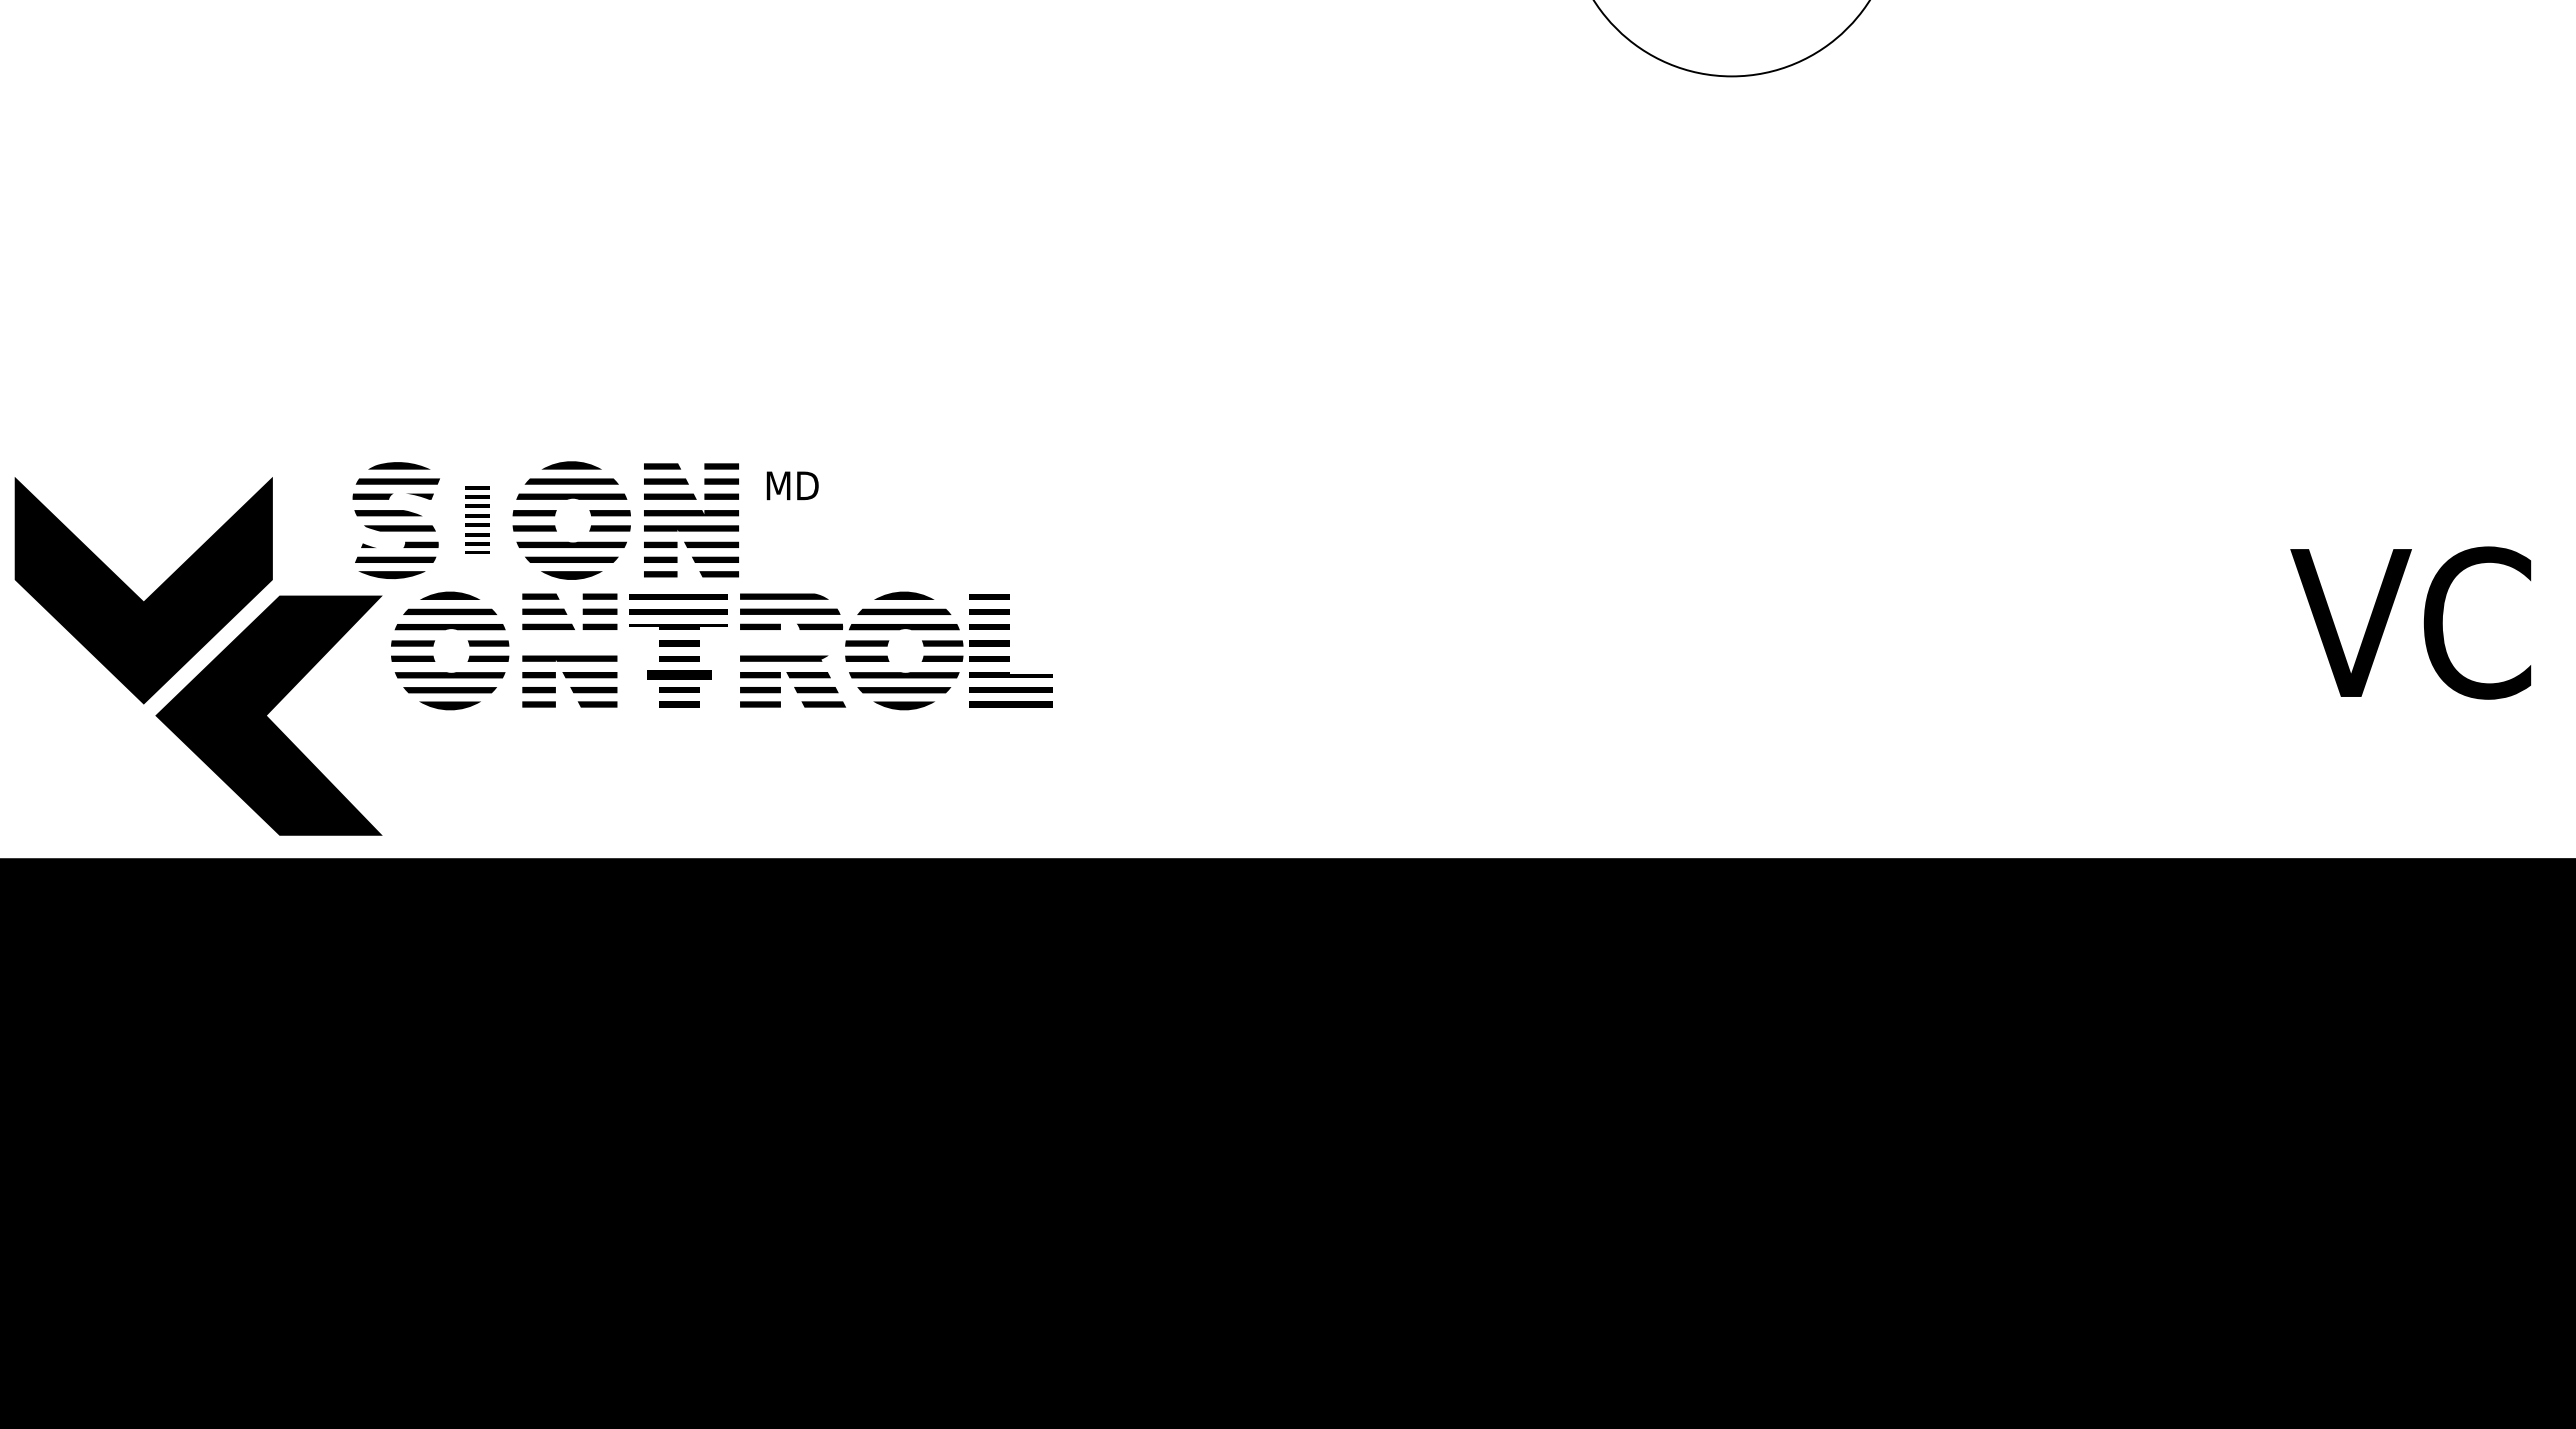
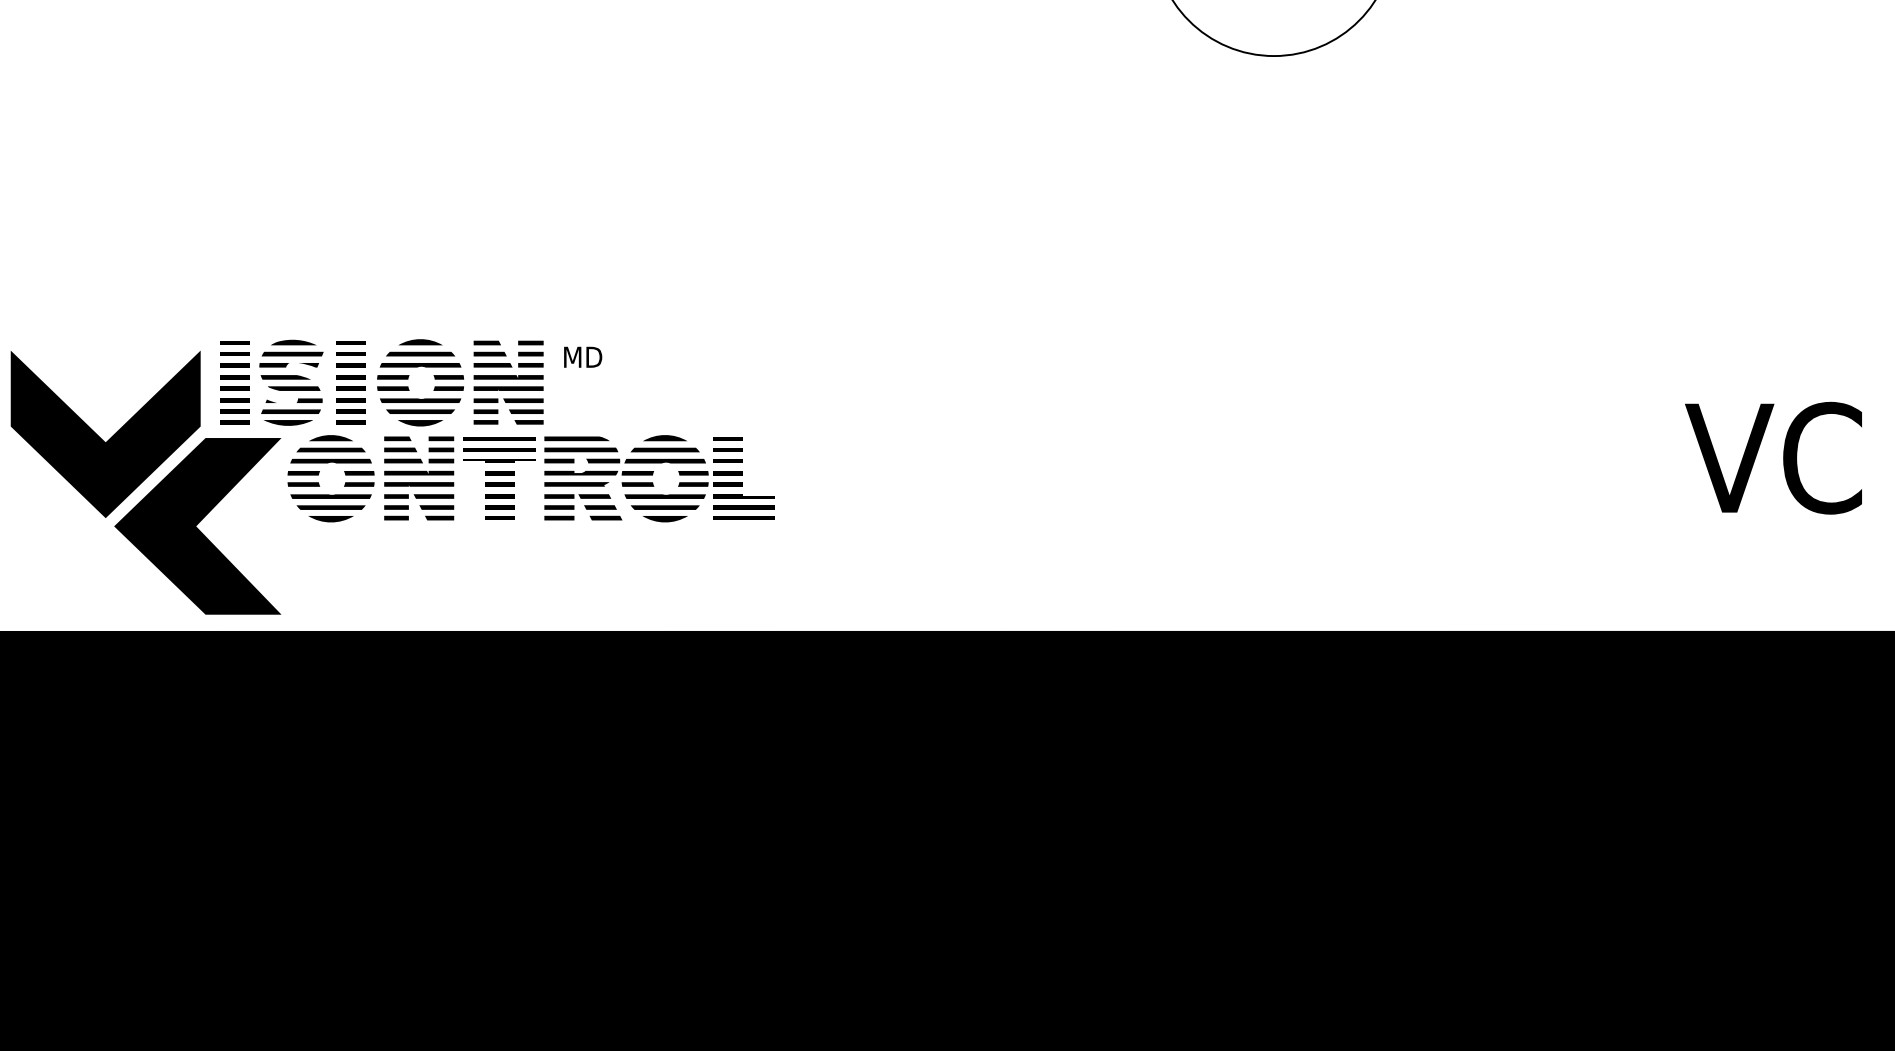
part: (319, 519) -> (234, 382), added
part: (477, 519) -> (351, 382), size x1.67
fill: (569, 643) -> (418, 473), added
fill: (790, 643) -> (581, 473), added
part: (679, 674) -> (499, 496), size x0.62

